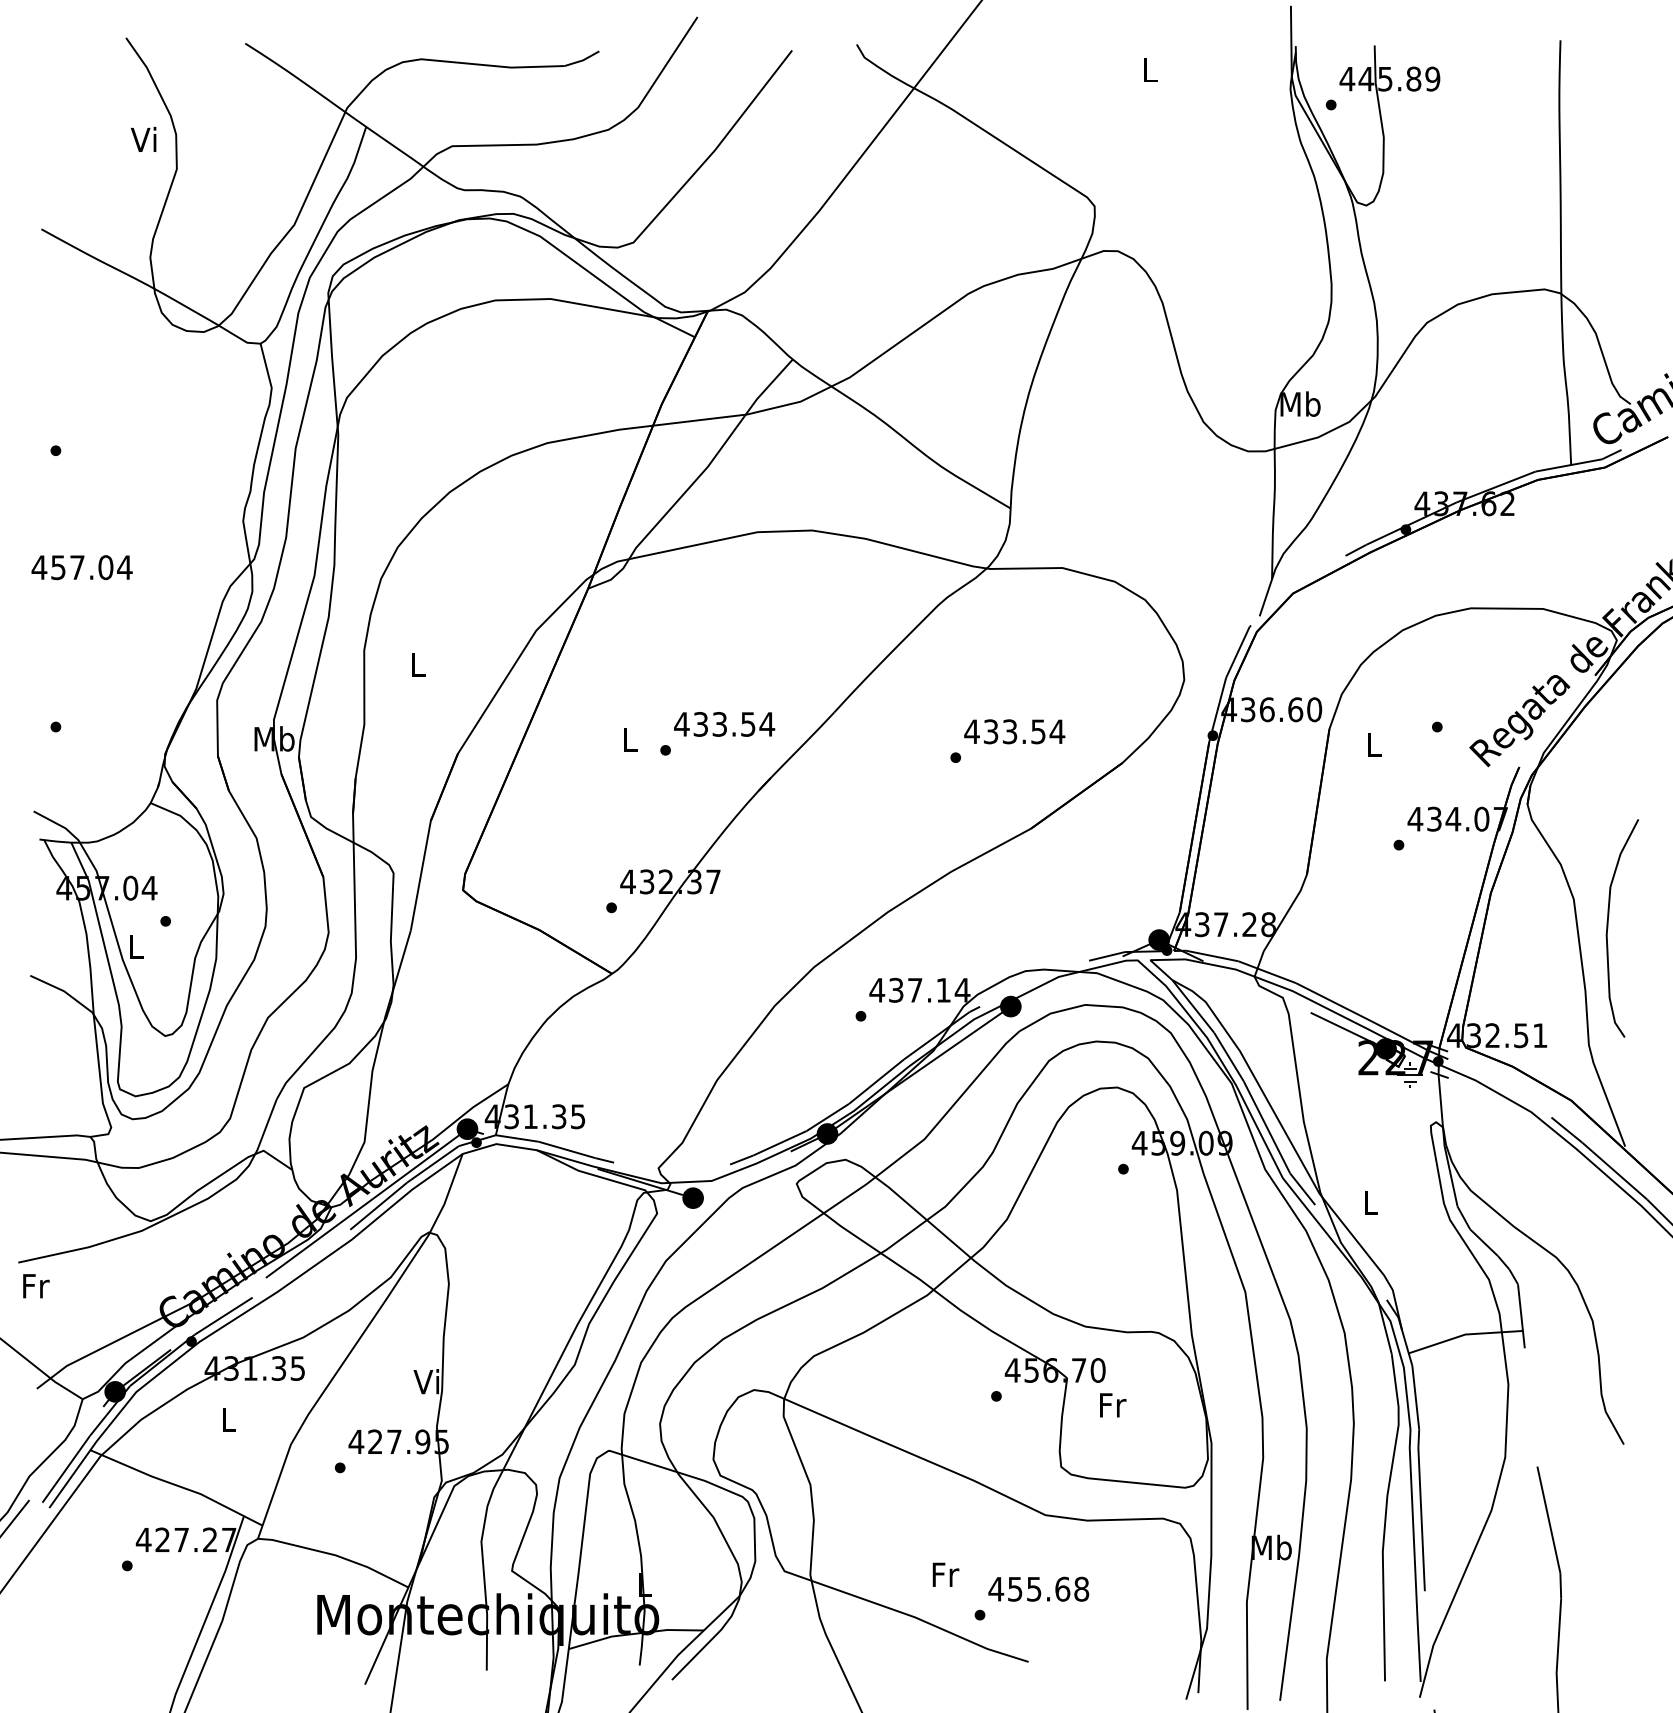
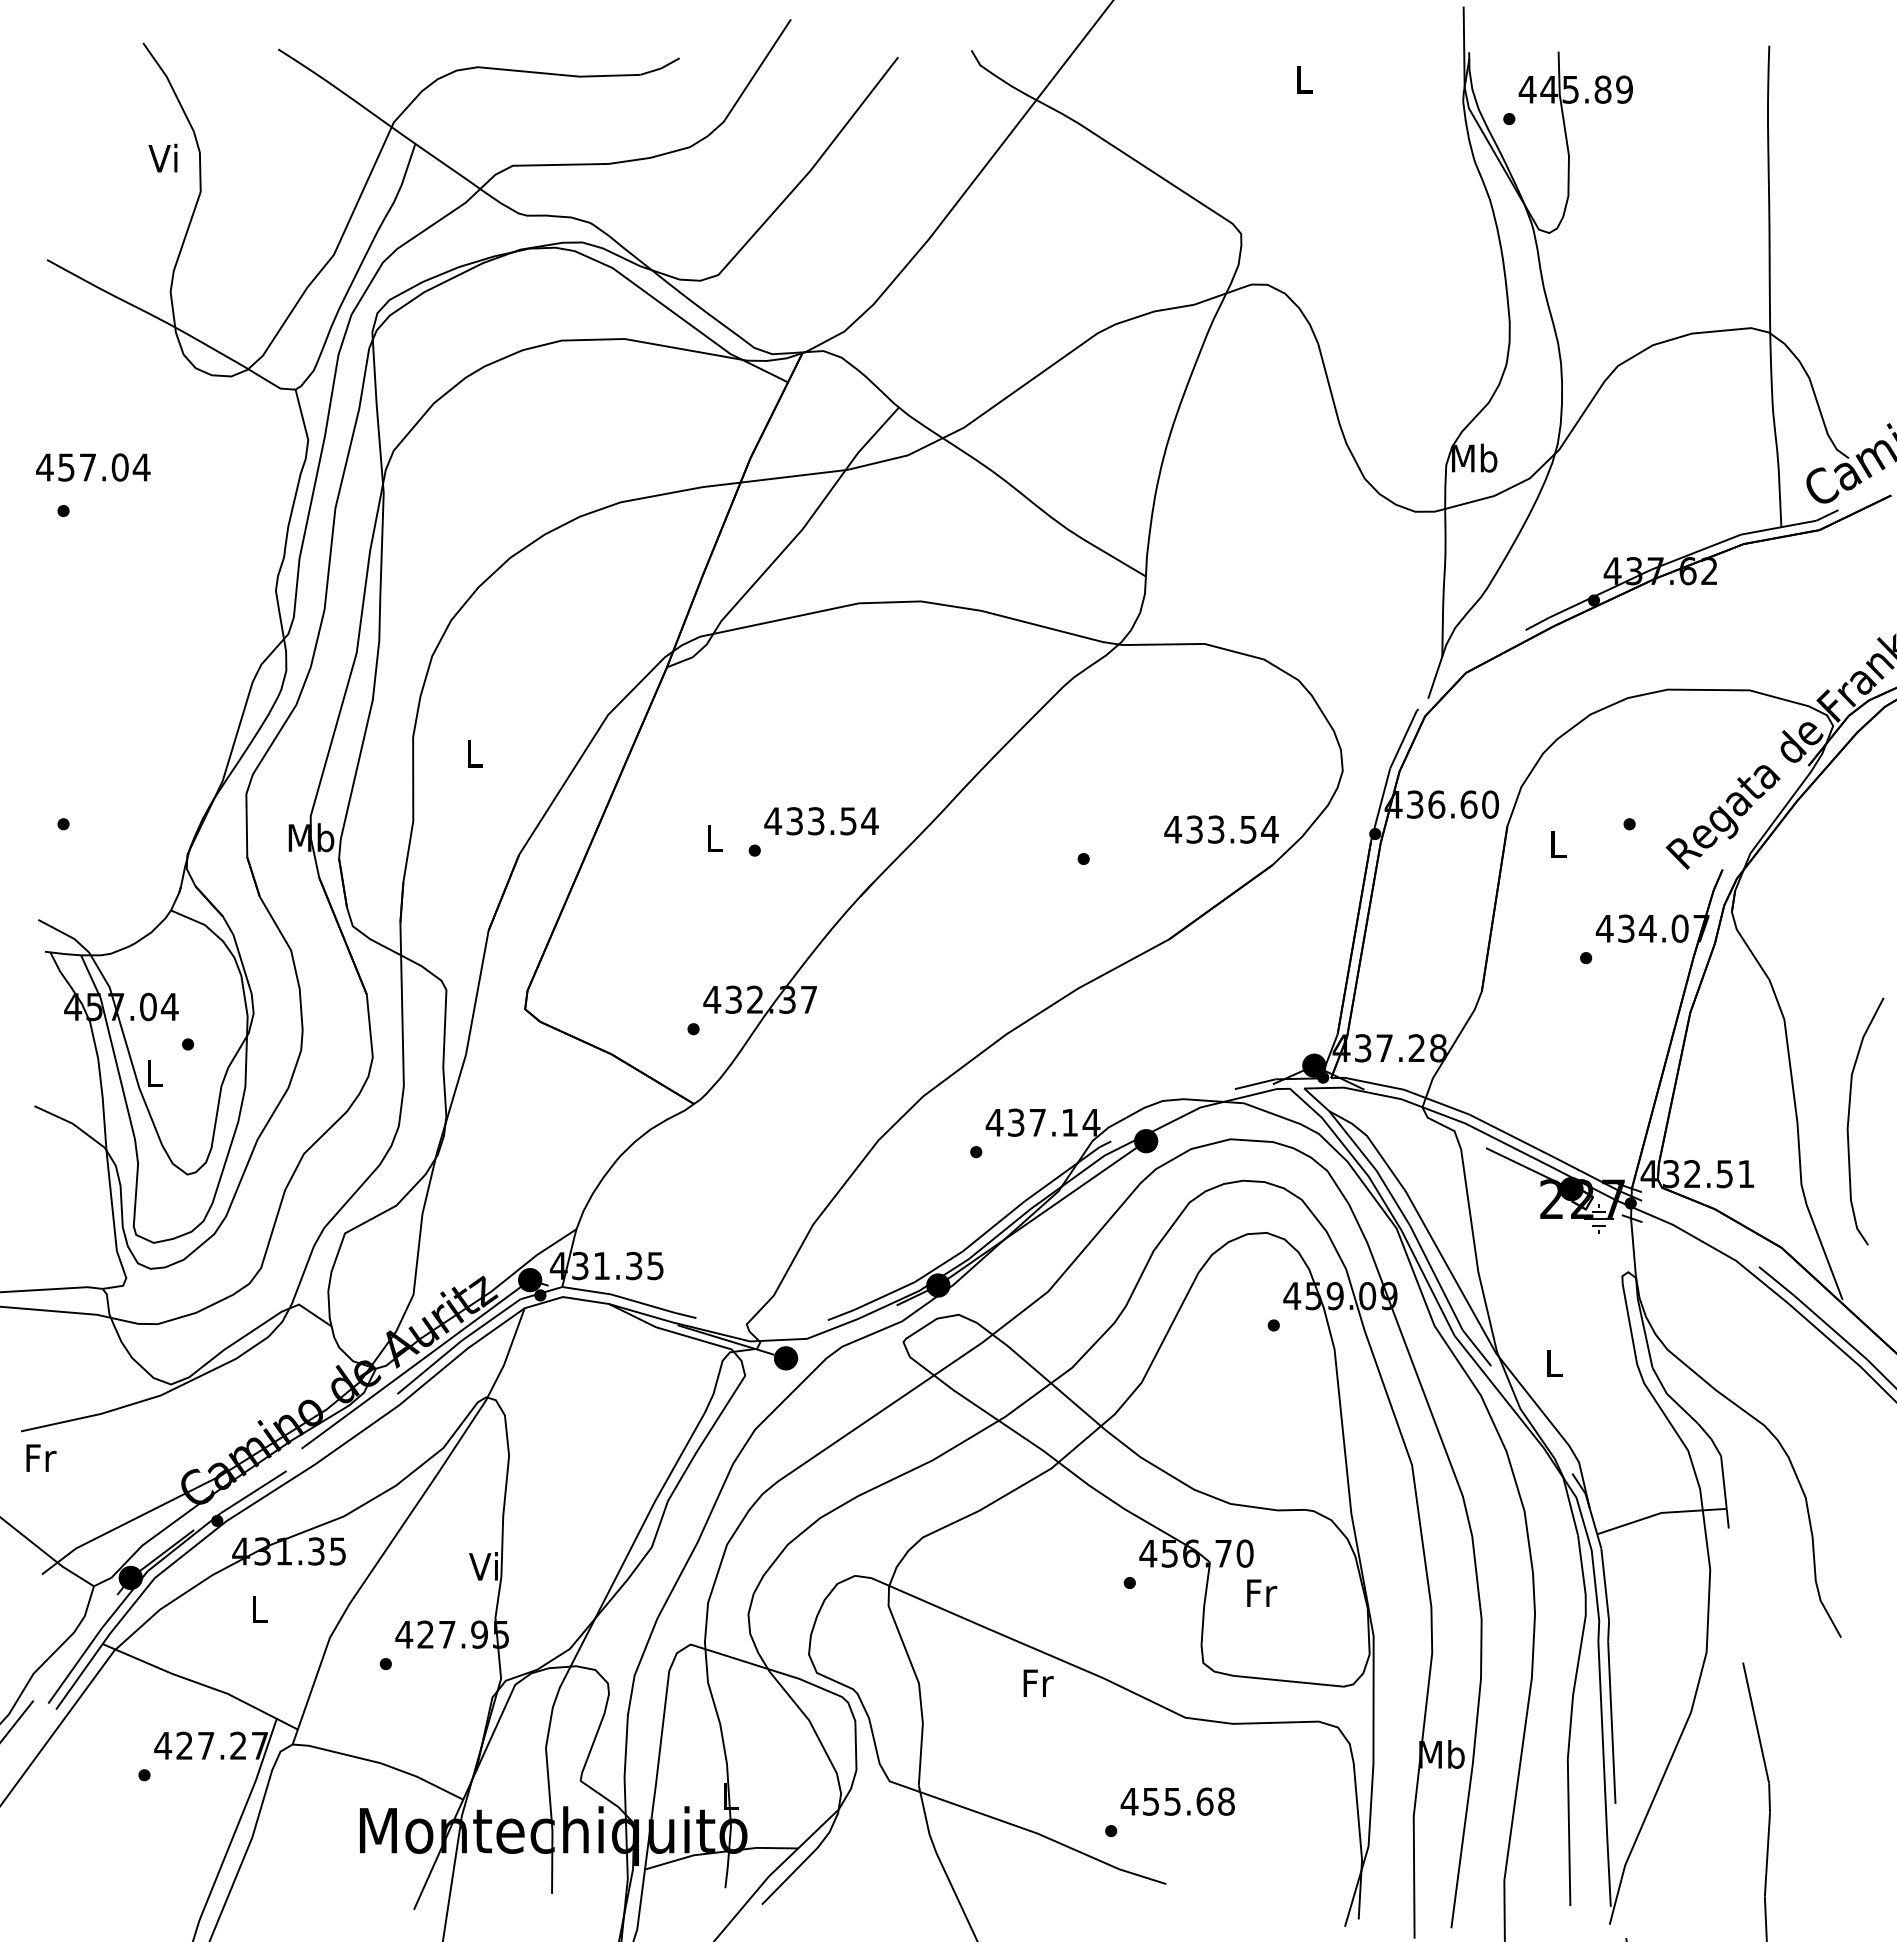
text: (82, 567) -> (93, 467), moved
text: (1014, 731) -> (1221, 829), moved
curve: (1608, 928) -> (1849, 1121), moved
text: (945, 1574) -> (1038, 1682), moved

